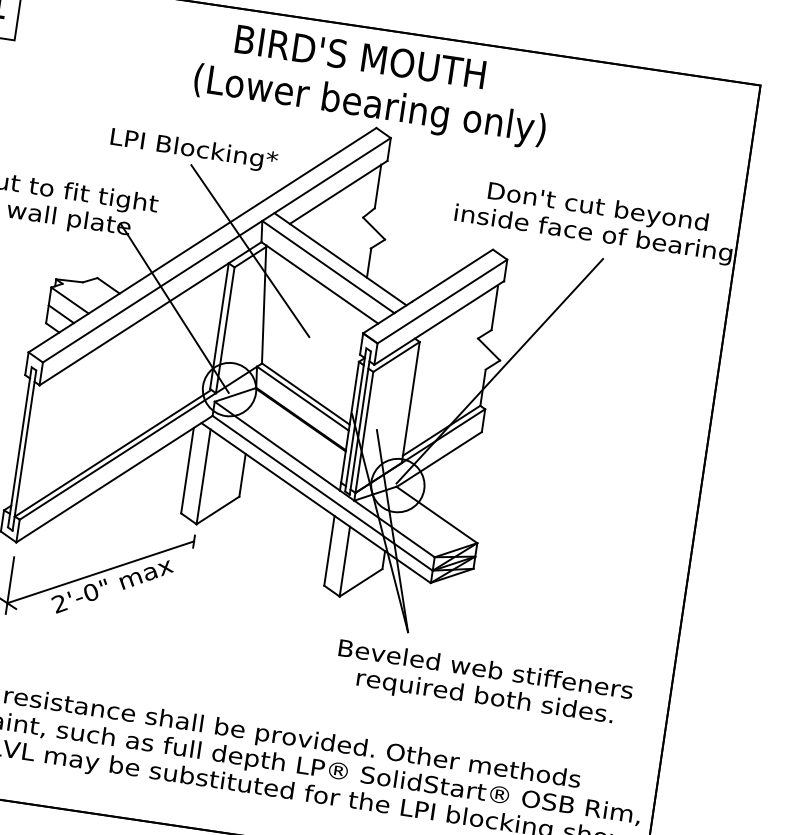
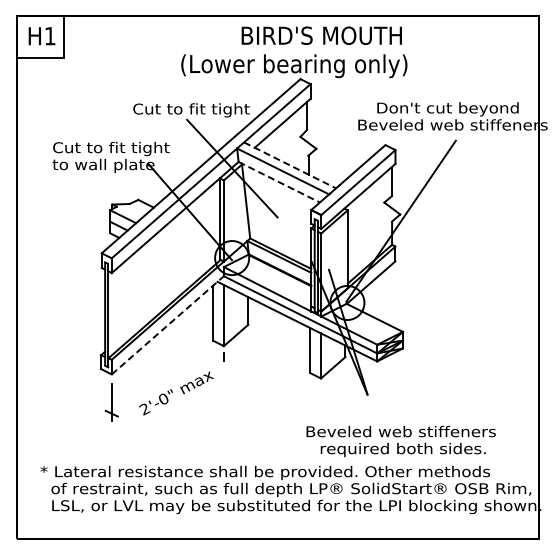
text: (360, 56) -> (321, 35), moved
text: (200, 150) -> (191, 109), LPI Blocking* -> Cut to fit tight
text: (601, 236) -> (452, 126), inside face of bearing -> Beveled web stiffeners
line: (341, 259) -> (290, 165), solid -> dashed
line: (320, 283) -> (279, 182), solid -> dashed
line: (113, 479) -> (167, 325), solid -> dashed
line: (100, 572) -> (167, 385), removed
text: (482, 684) -> (400, 441), moved

